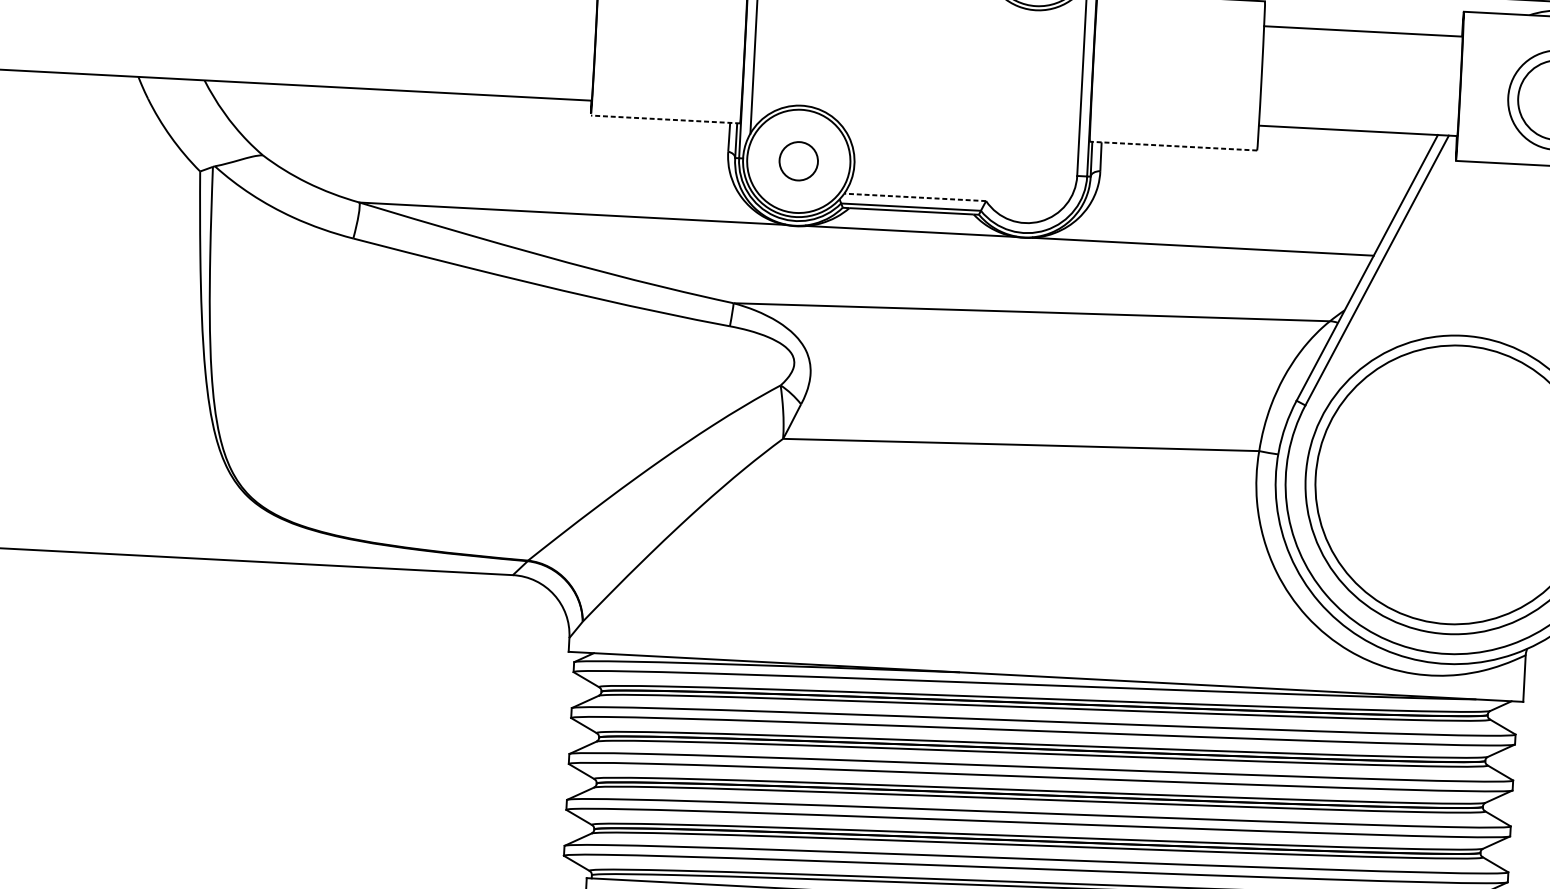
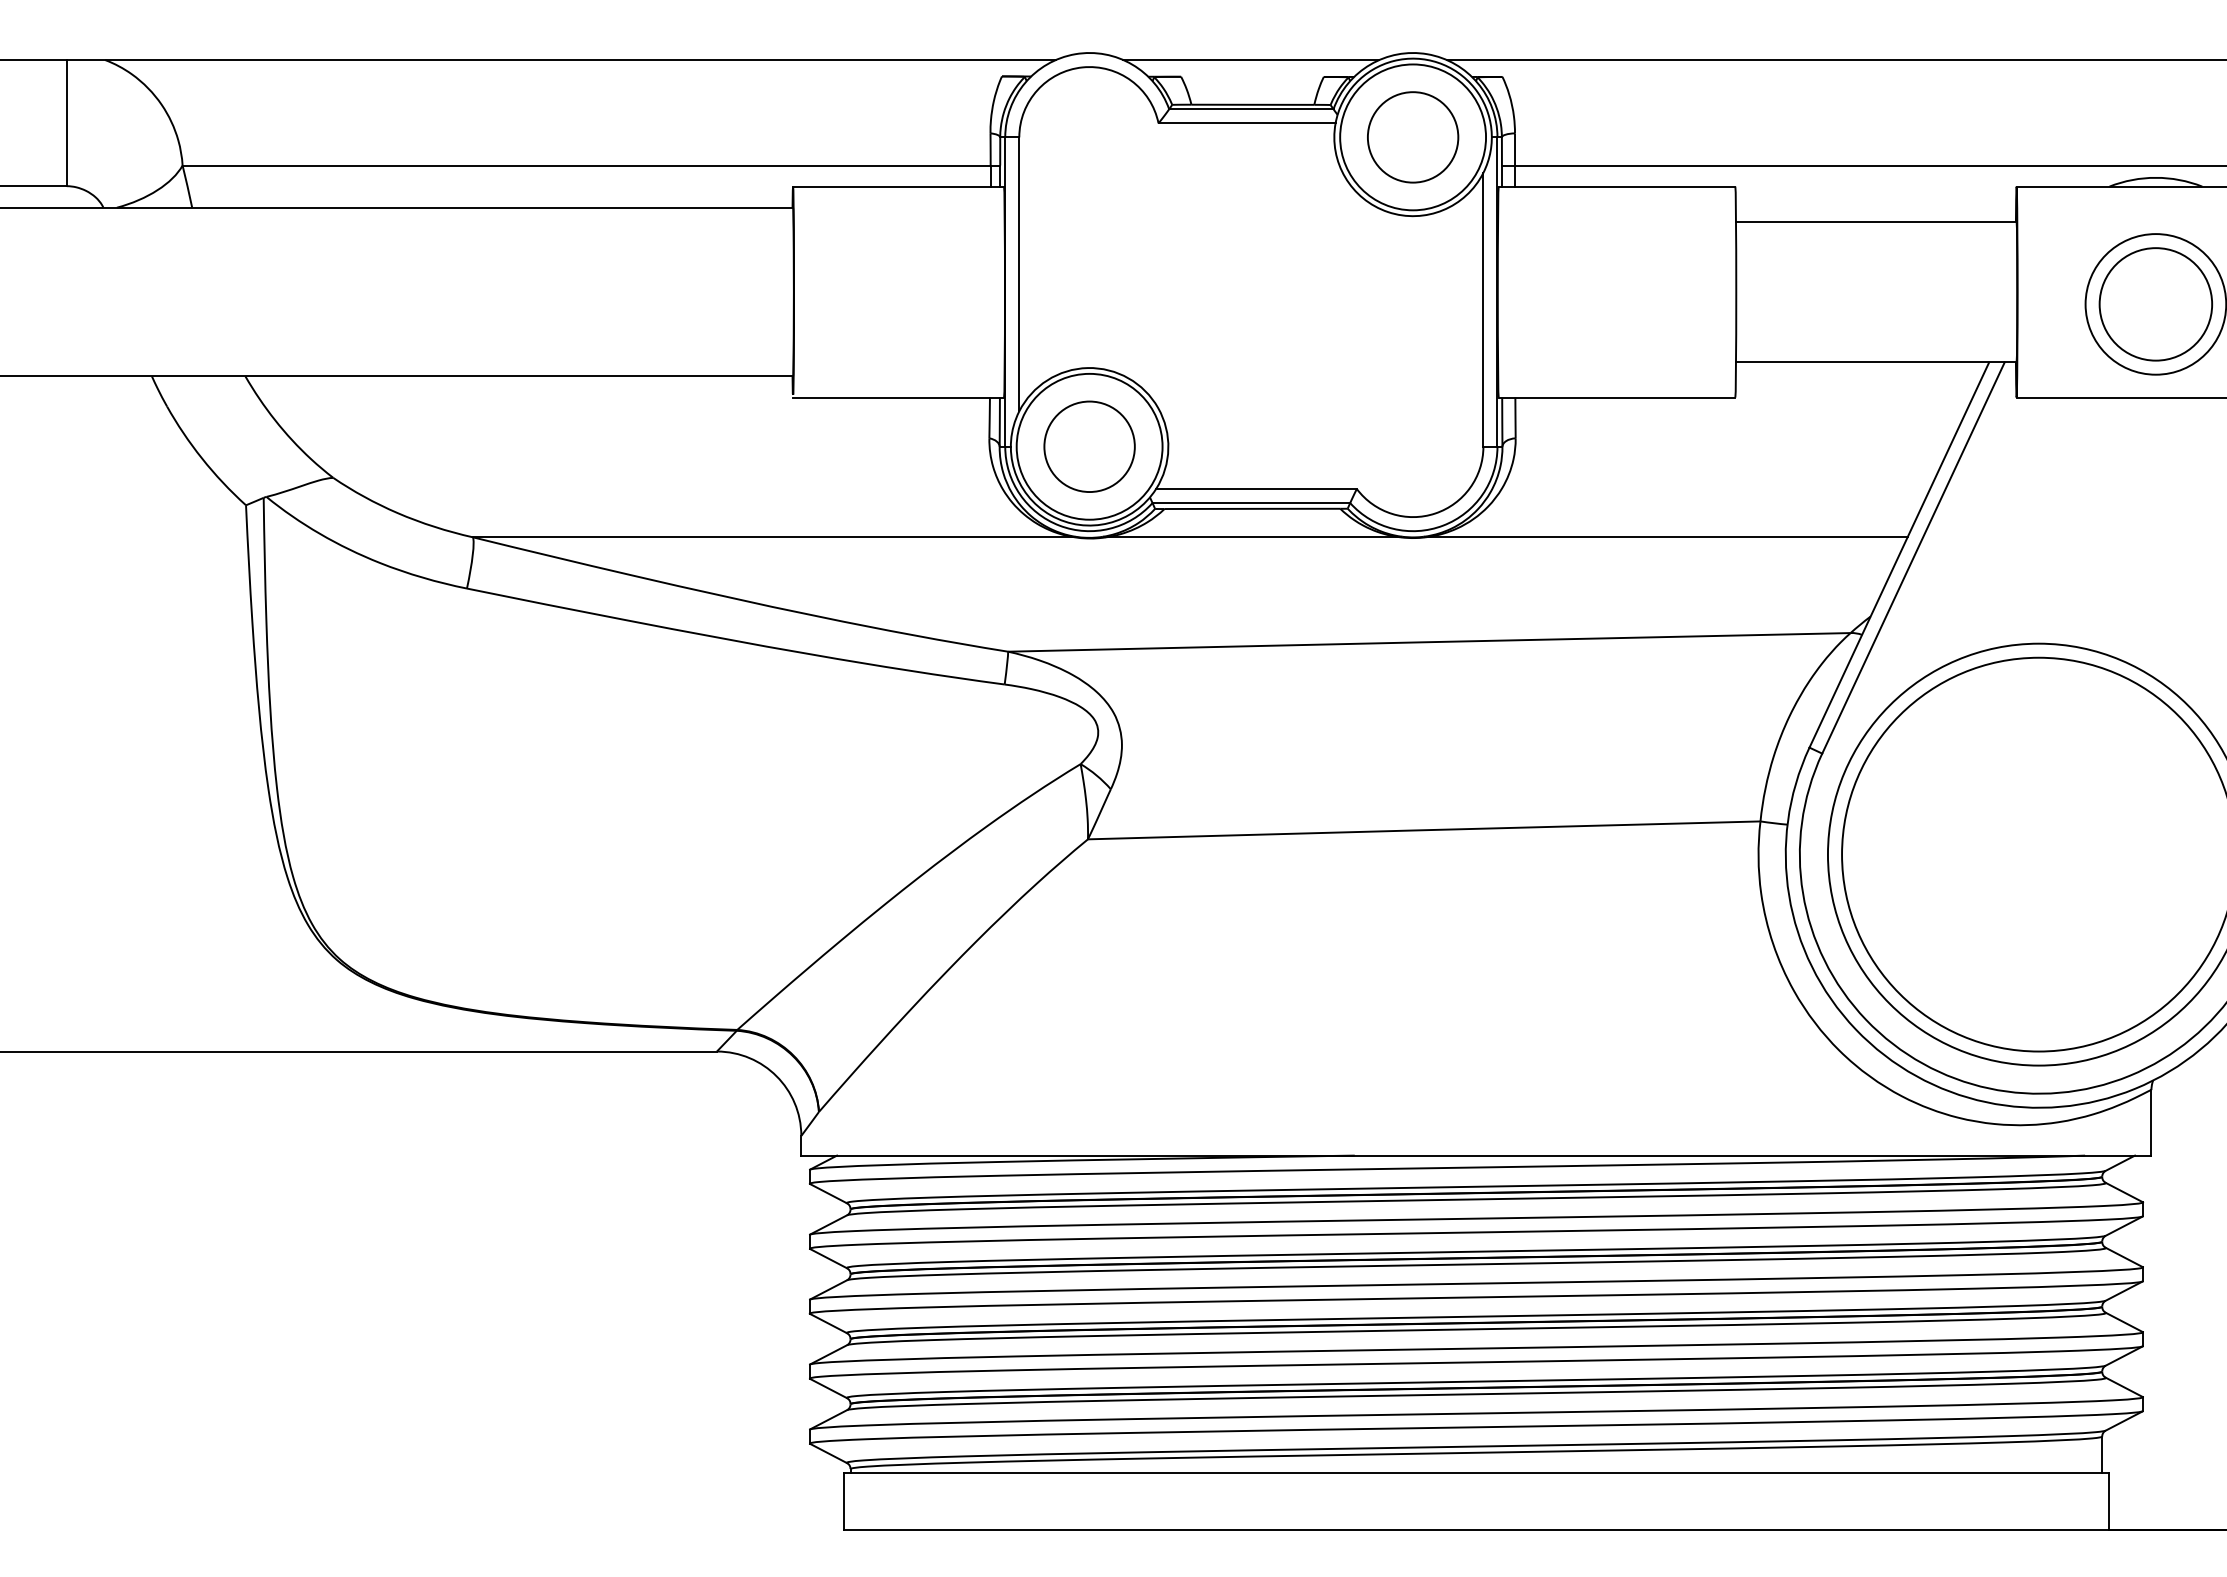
line: (665, 119) -> (898, 397), dashed -> solid
line: (1173, 146) -> (1616, 397), dashed -> solid
circle: (798, 161) -> (1089, 446), size x1.67
line: (915, 197) -> (1256, 488), dashed -> solid

